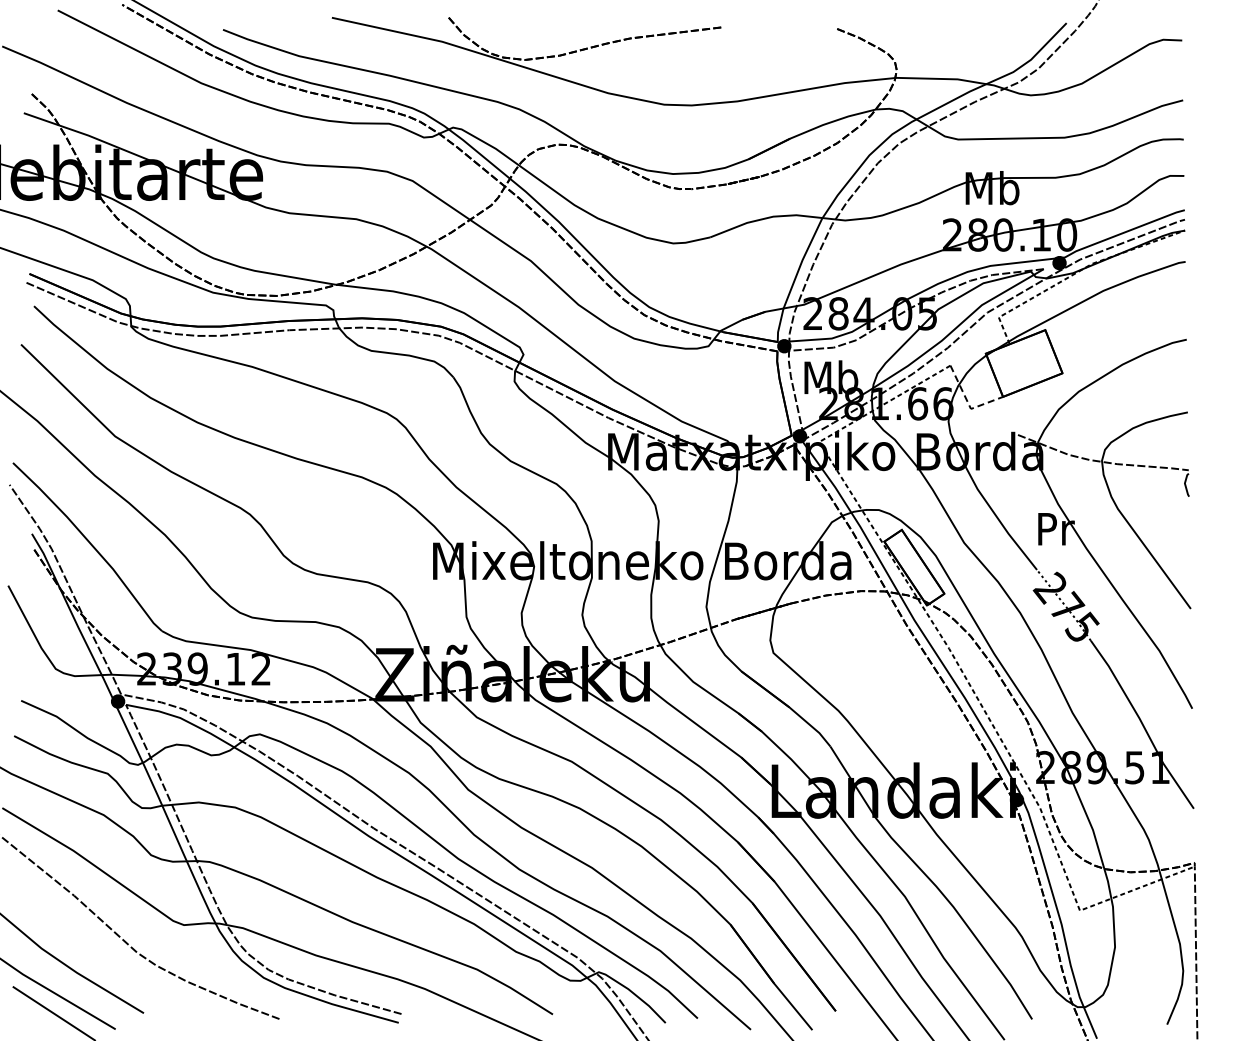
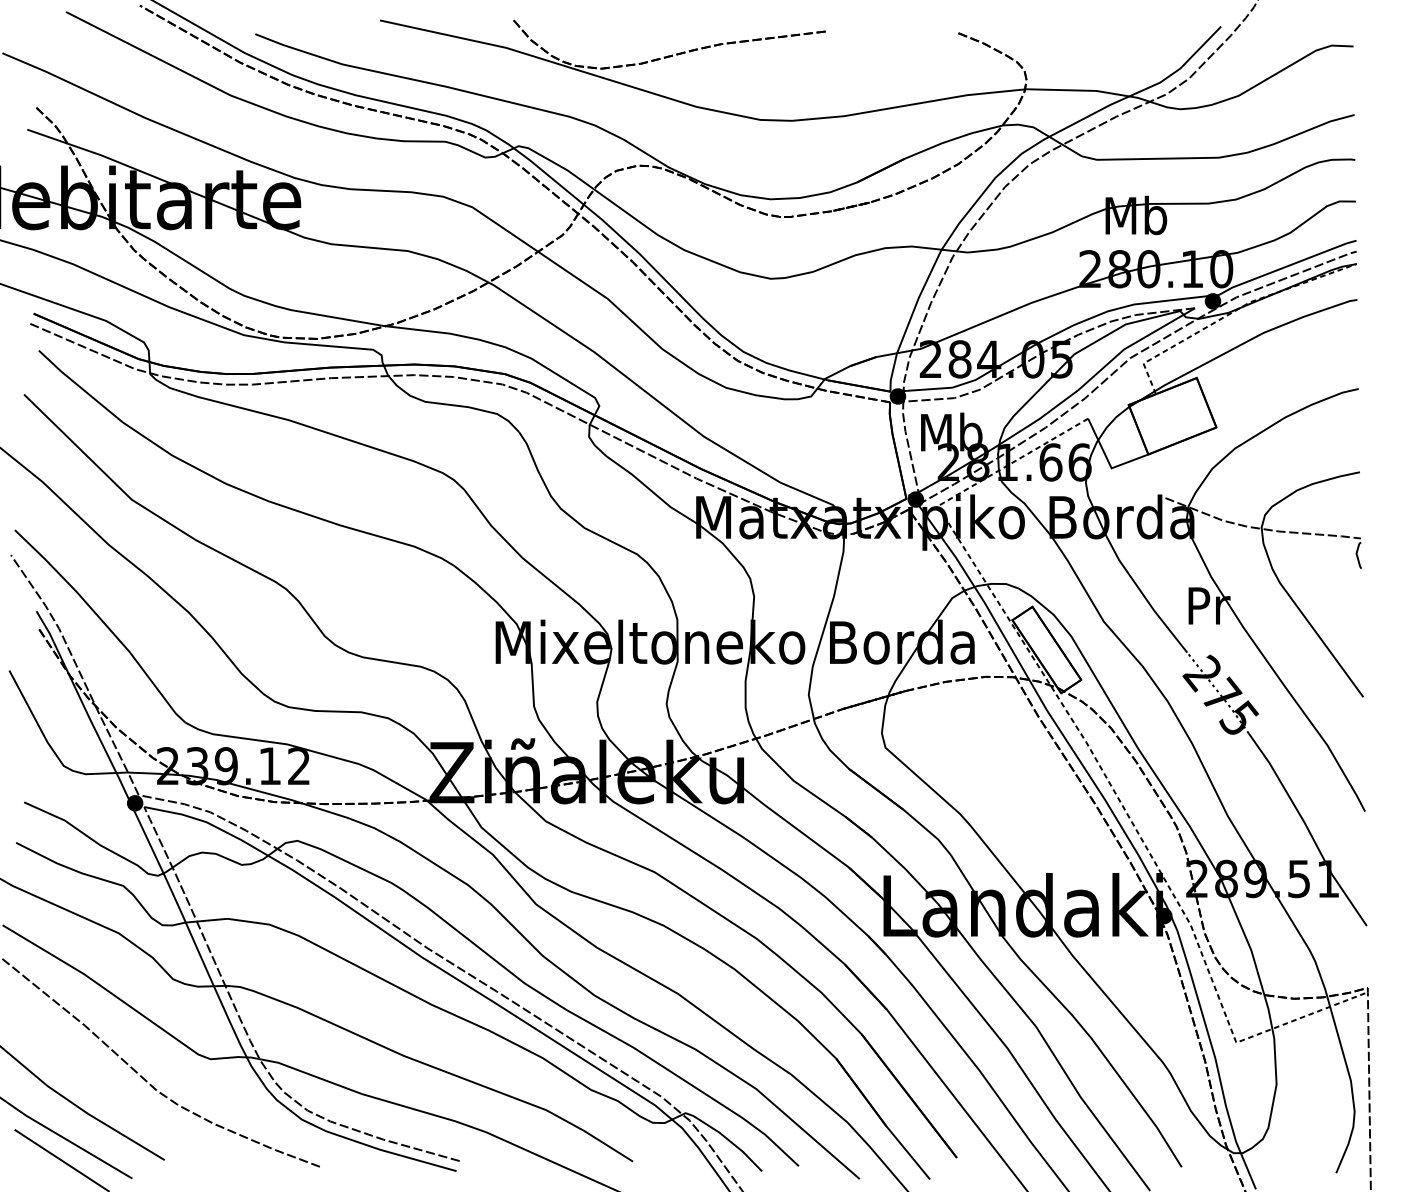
line: (968, 403) -> (1108, 462), dashed -> solid

